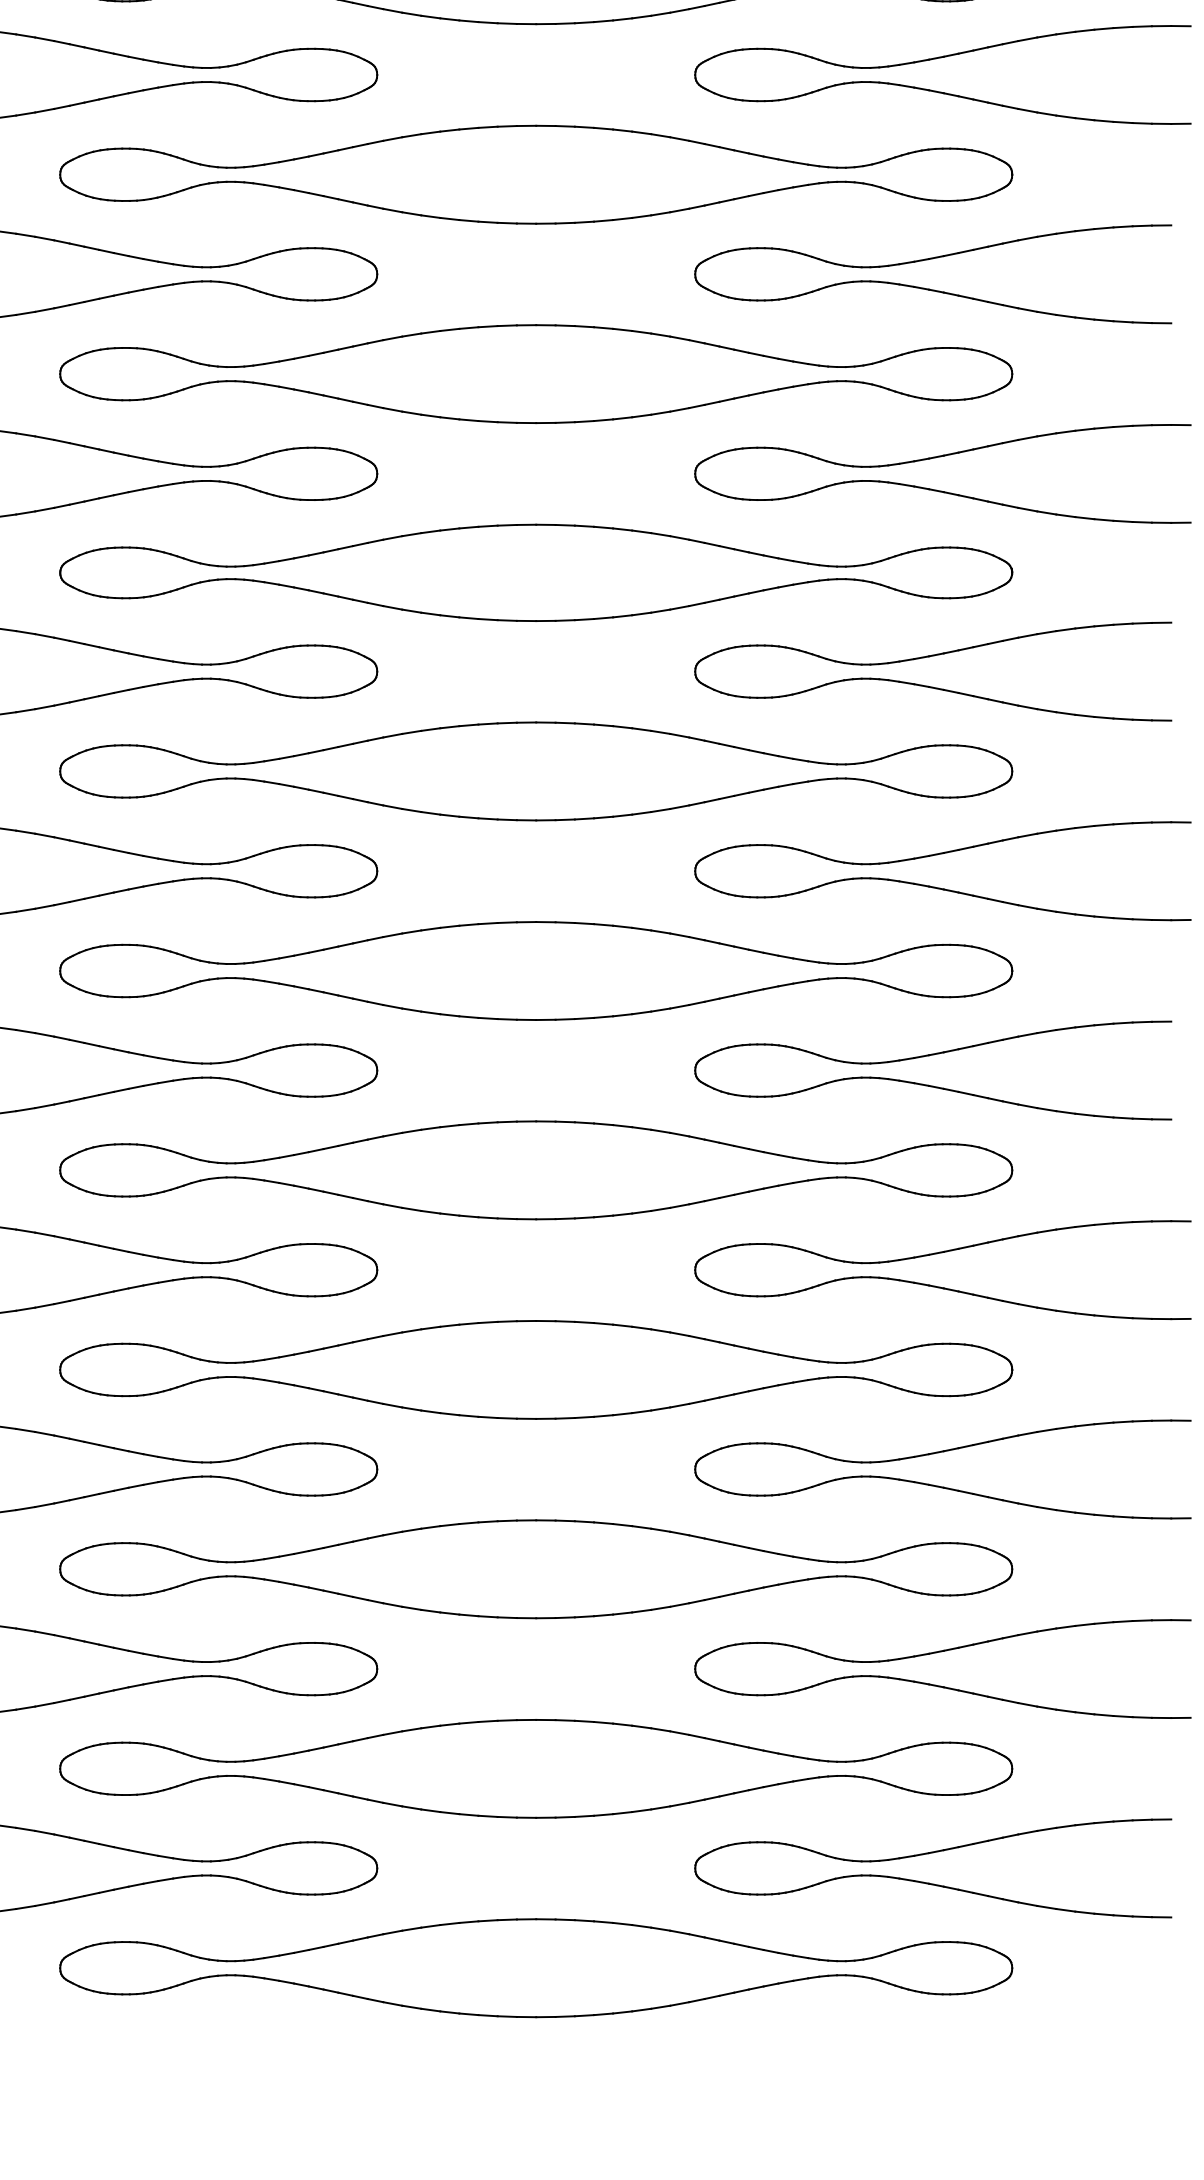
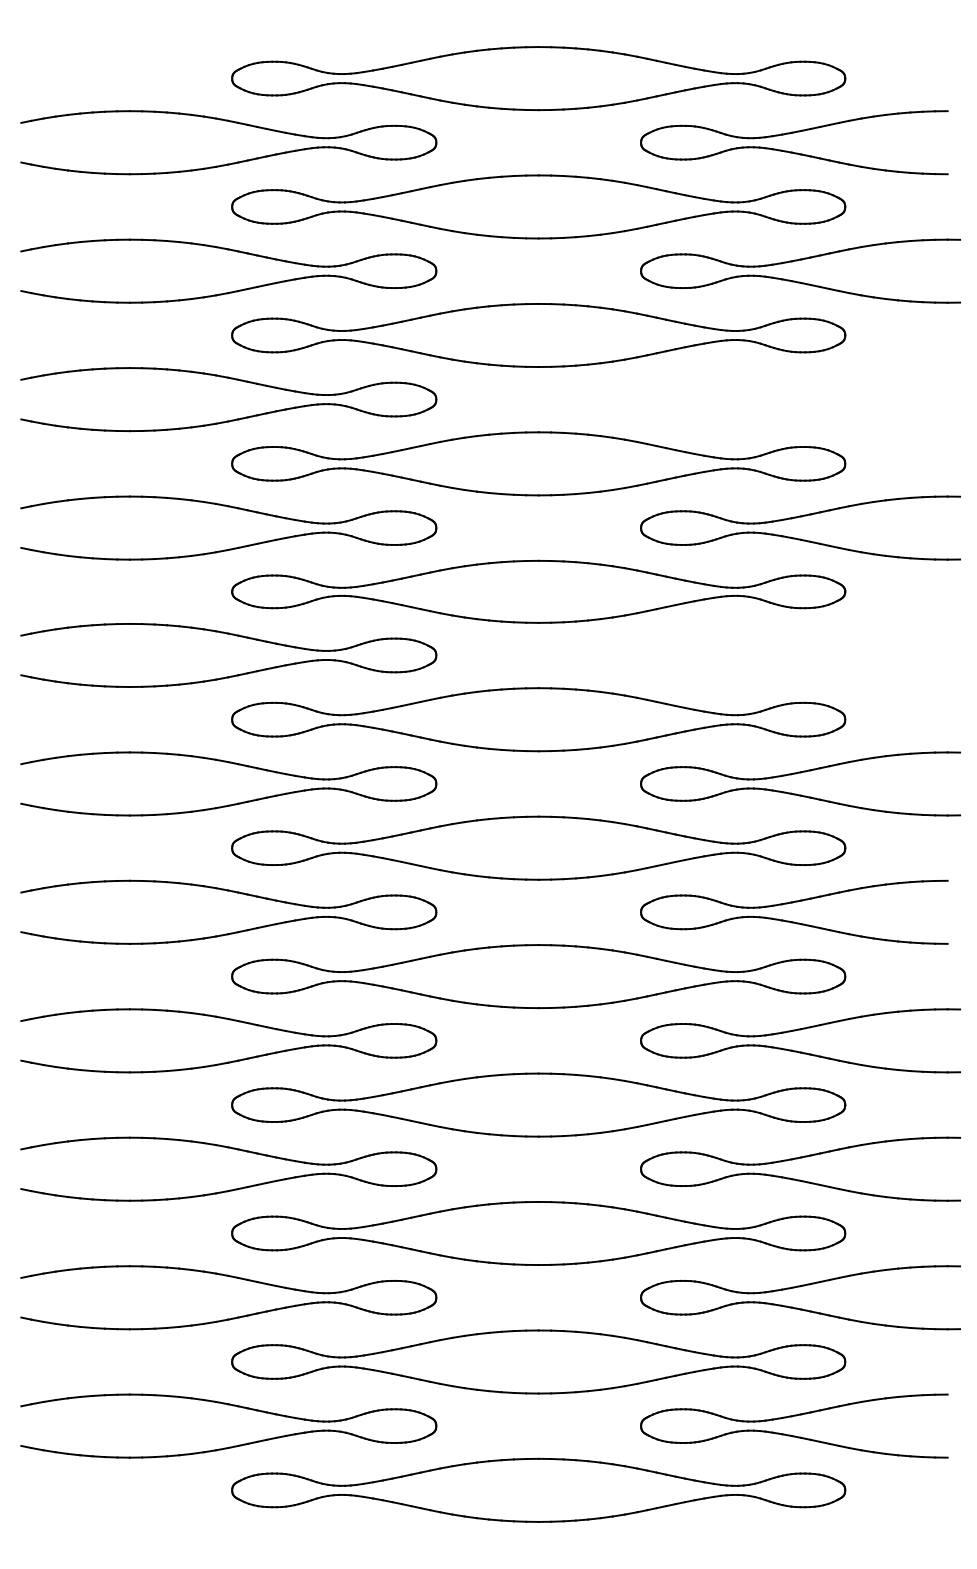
part: (933, 260) -> (794, 390), removed
part: (931, 657) -> (793, 646), removed

